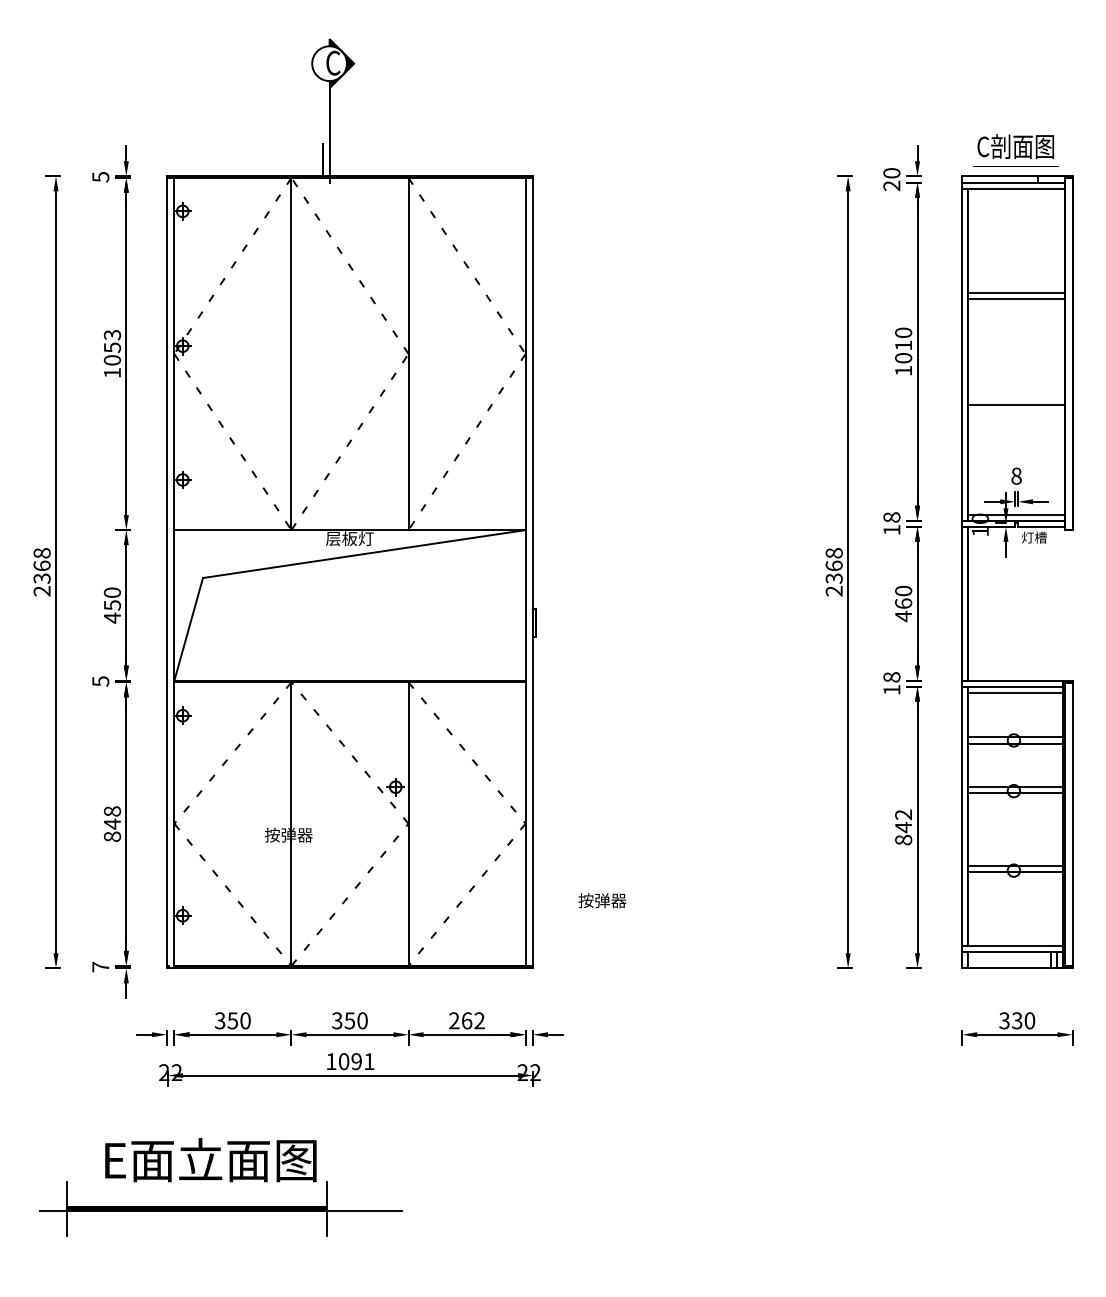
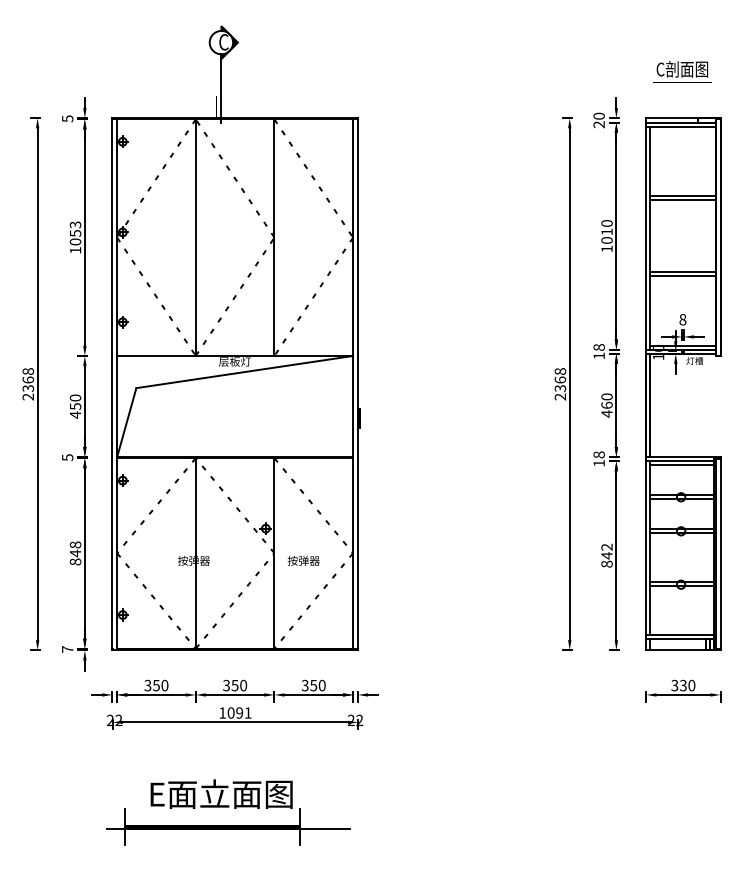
text: (1015, 149) -> (682, 71), moved
line: (1015, 410) -> (682, 275), added
text: (602, 900) -> (303, 560), moved
text: (466, 1020) -> (313, 685), 262 -> 350
part: (221, 1187) -> (228, 812), moved

